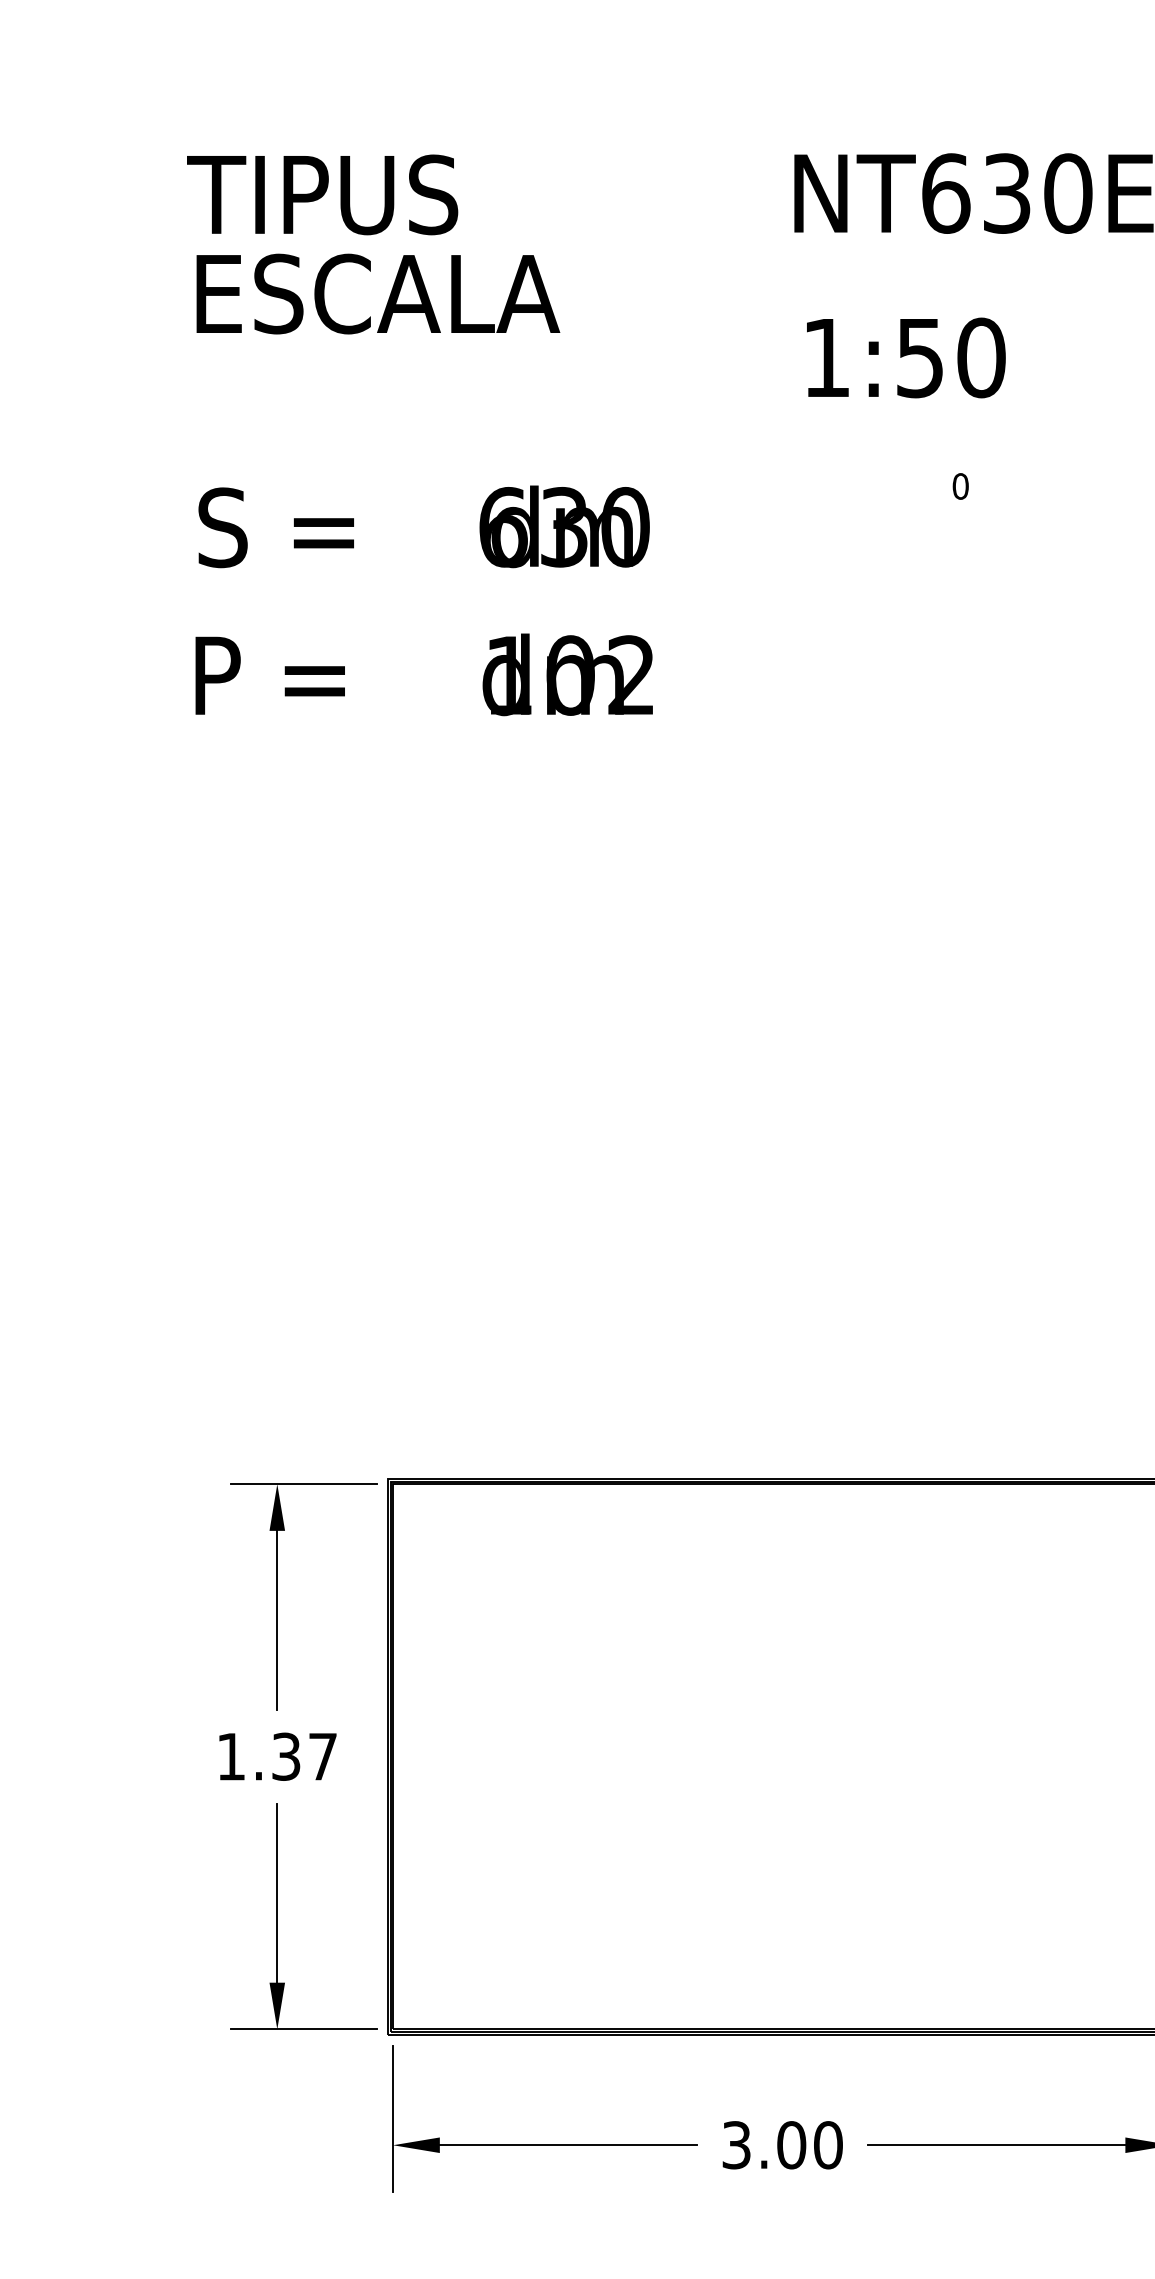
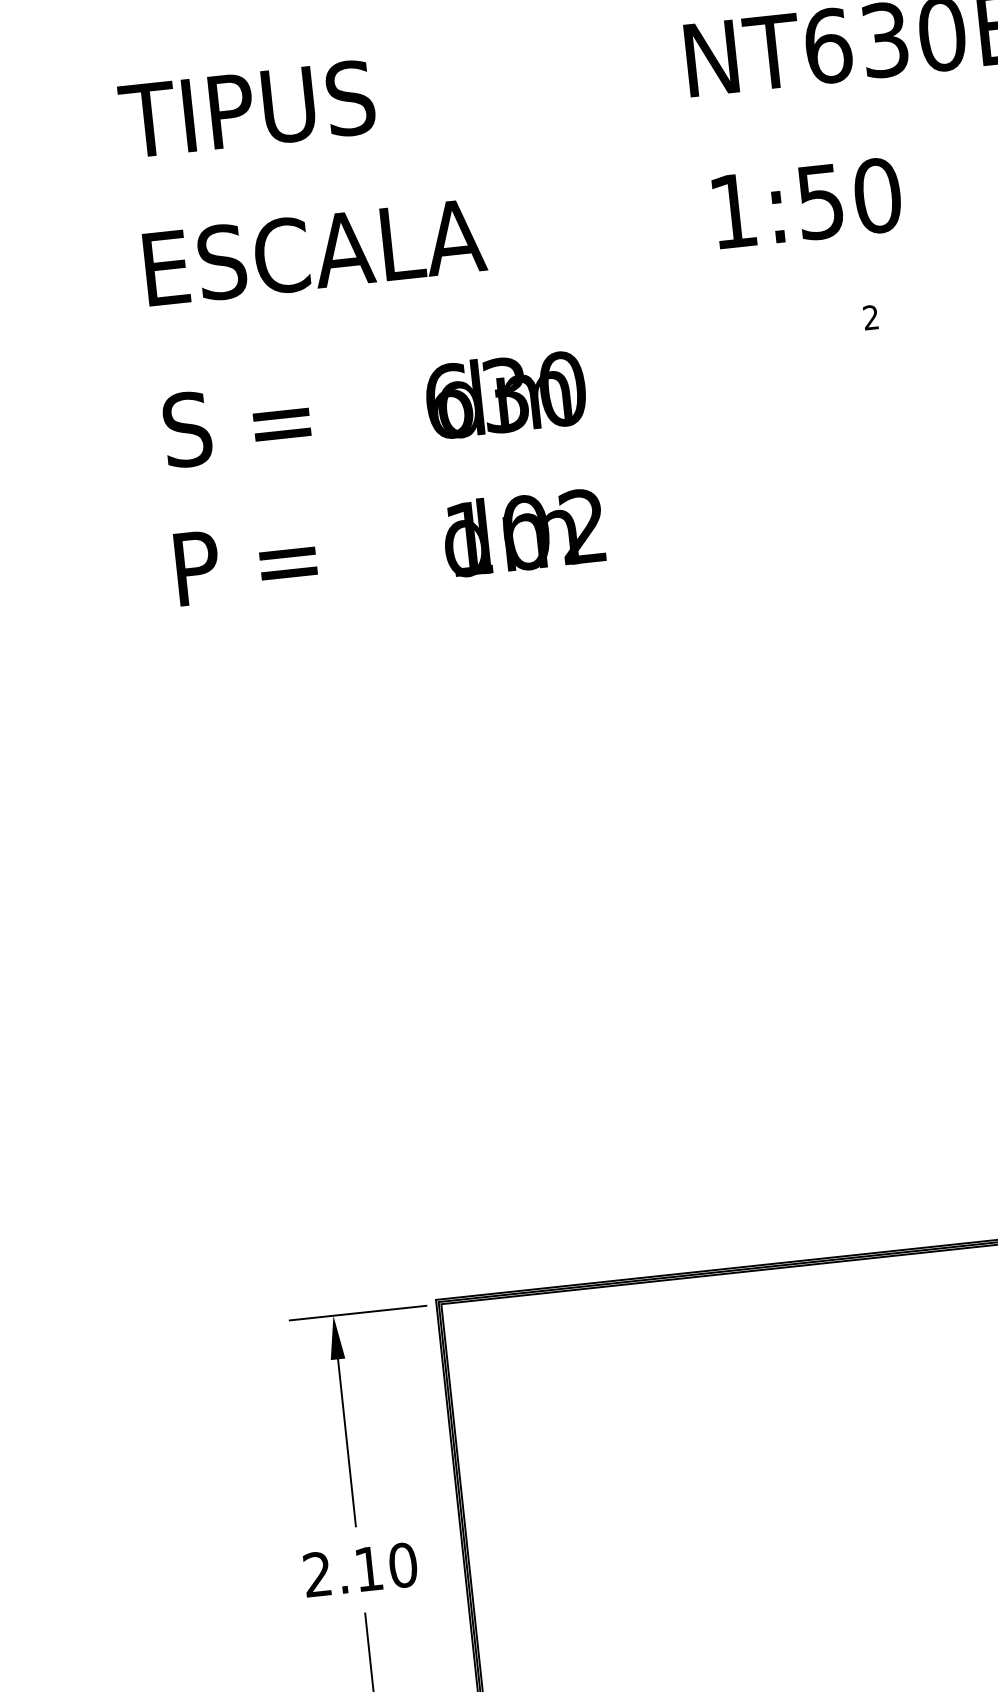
text: (378, 293) -> (315, 251), moved
text: (960, 486) -> (870, 317), 0 -> 2
text: (277, 1756) -> (360, 1569), 1.37 -> 2.10

